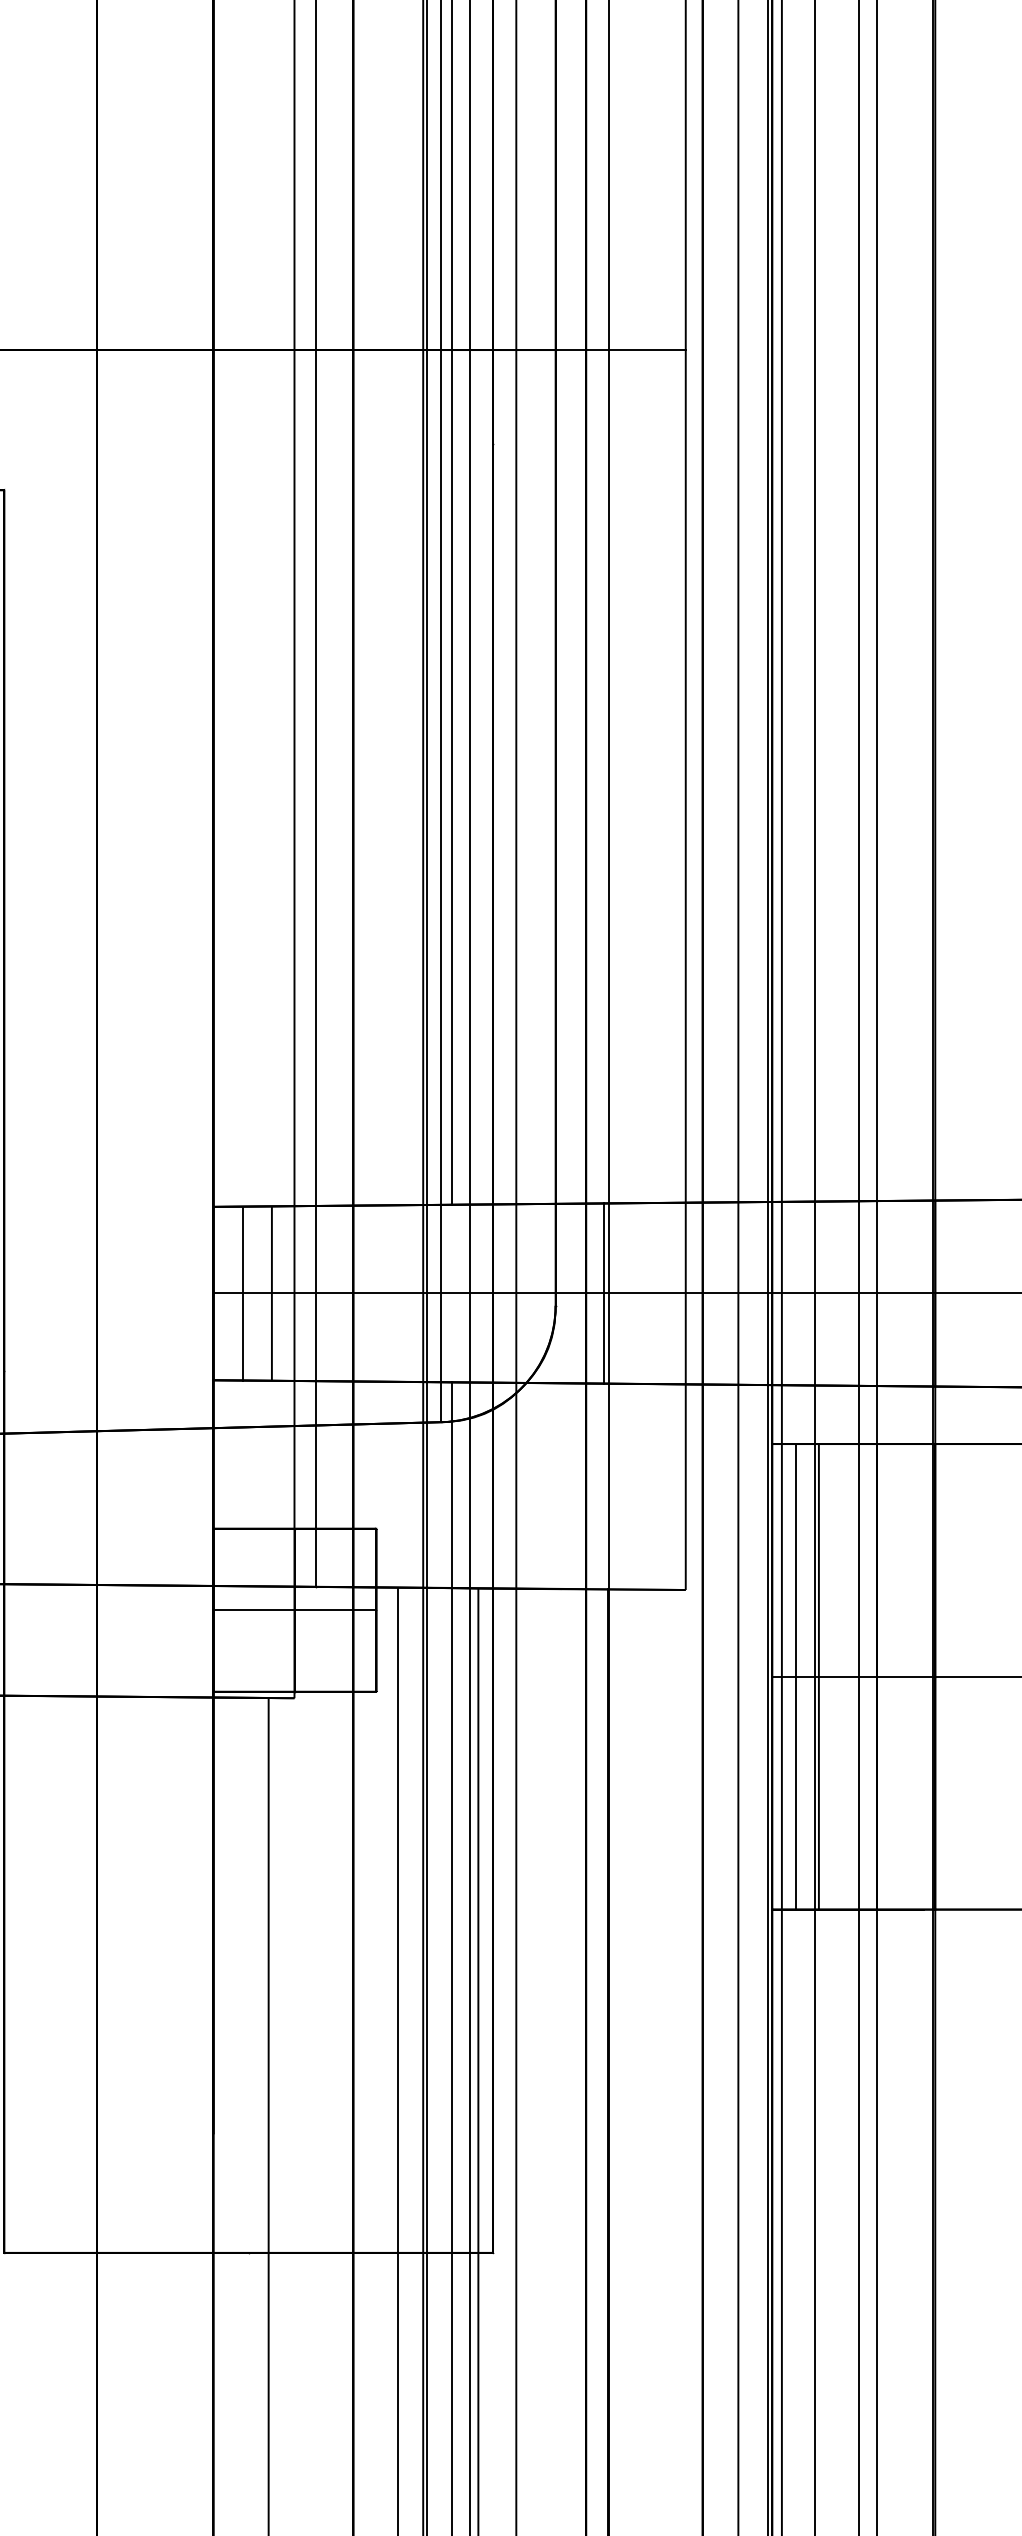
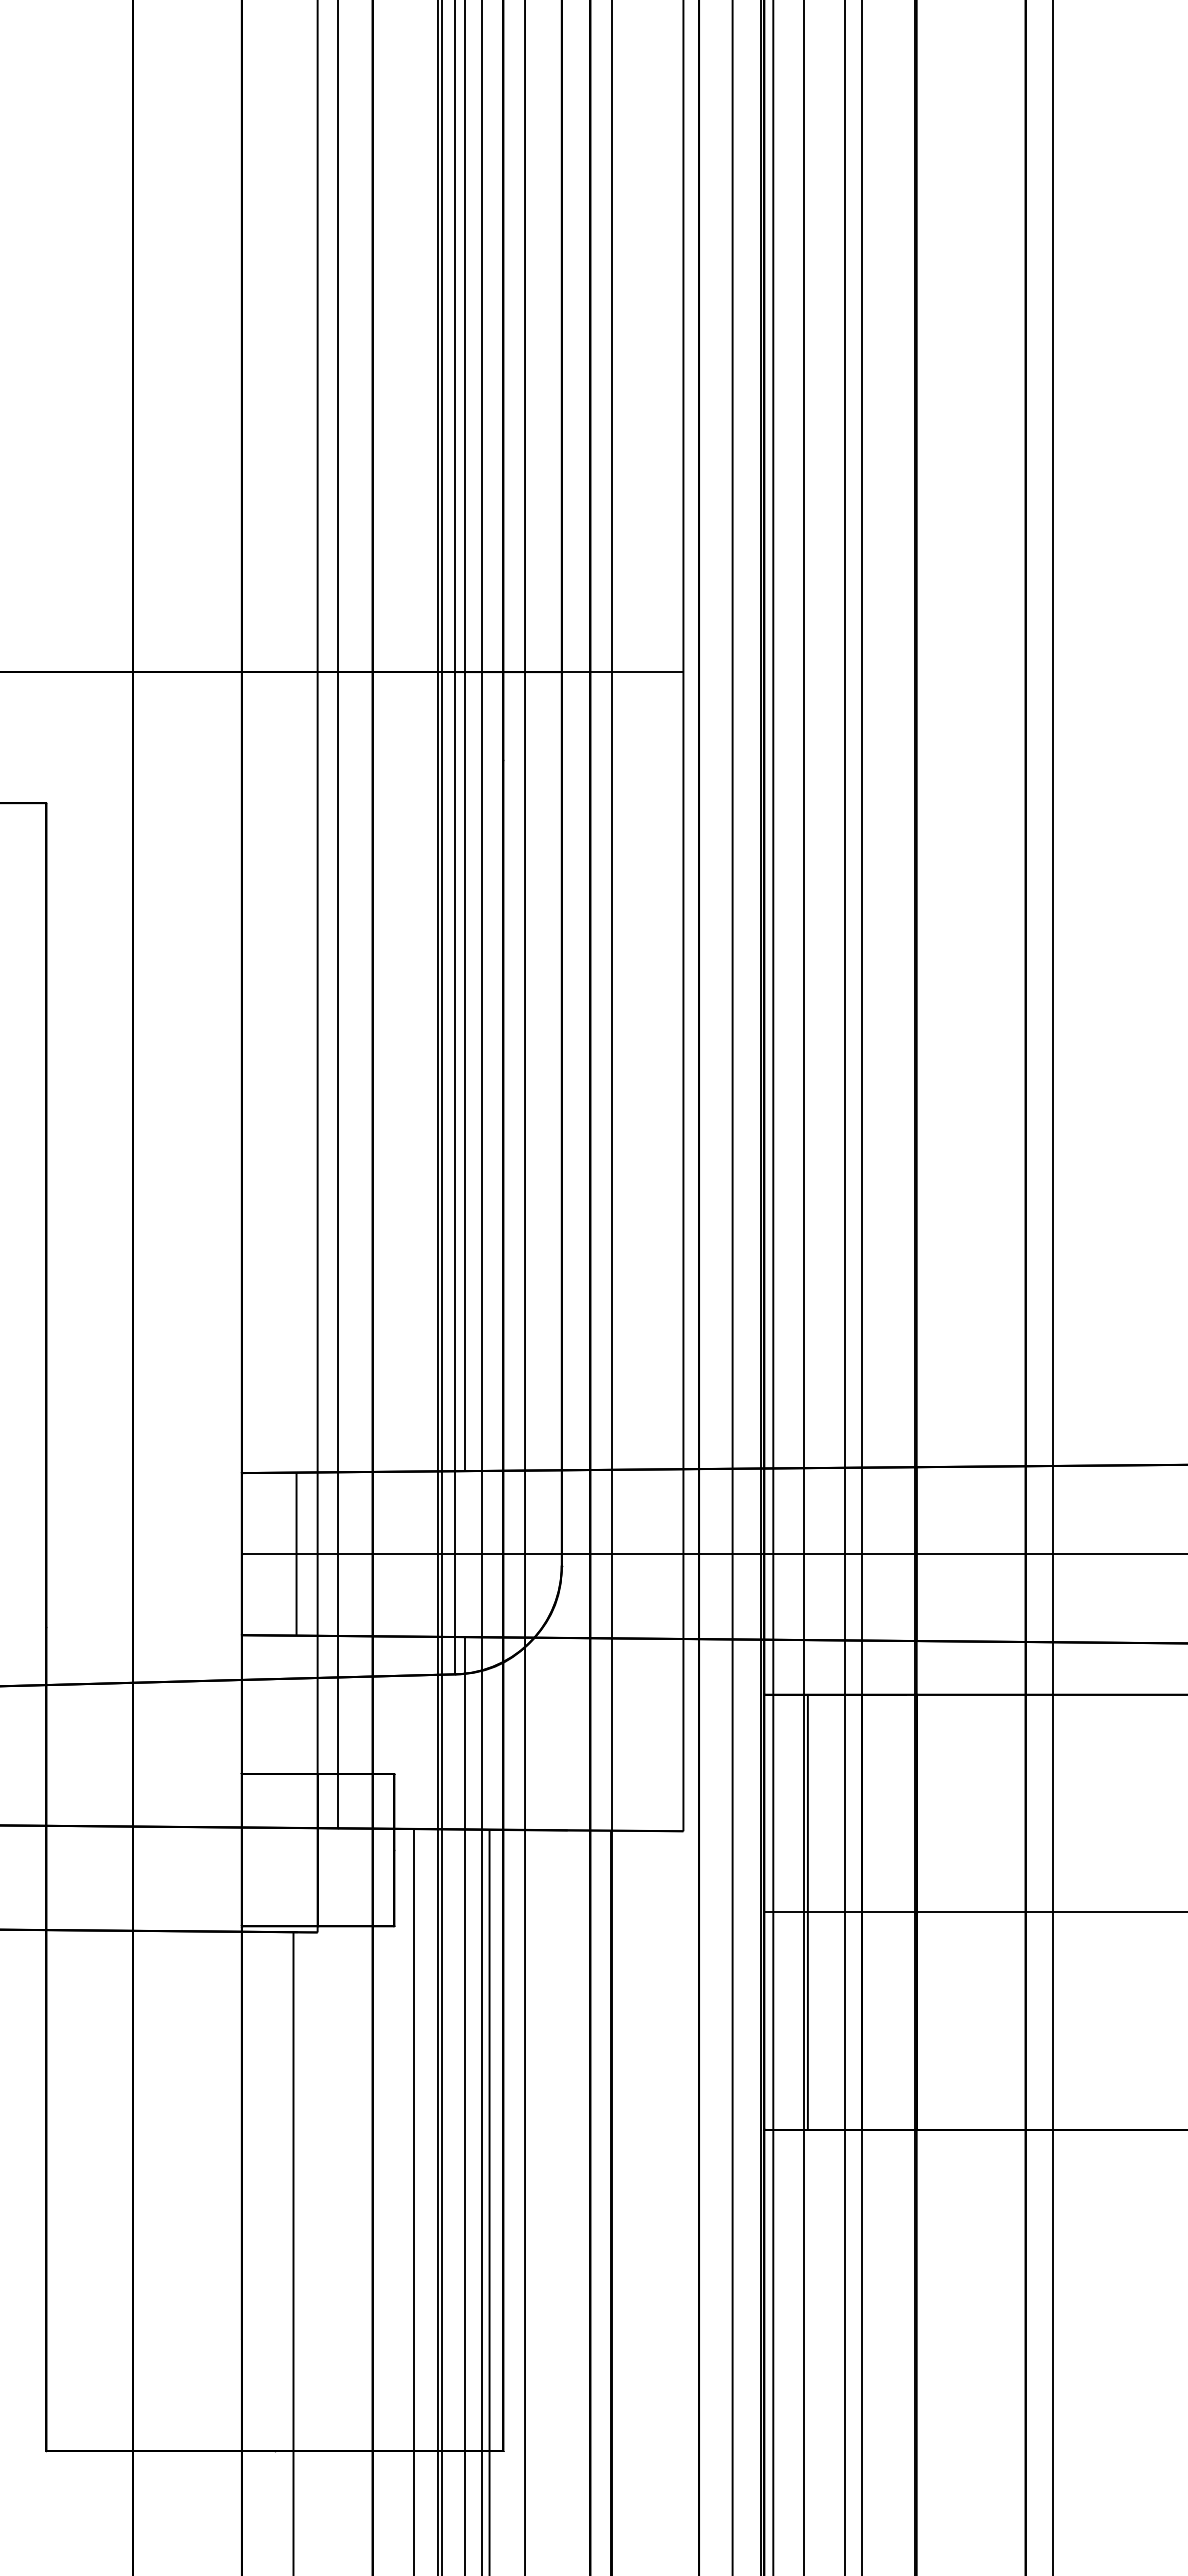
line: (242, 1292) -> (269, 1553), removed
line: (603, 1292) -> (606, 1553), removed
line: (294, 1610) -> (317, 1850), removed
line: (796, 1676) -> (786, 1912), removed

